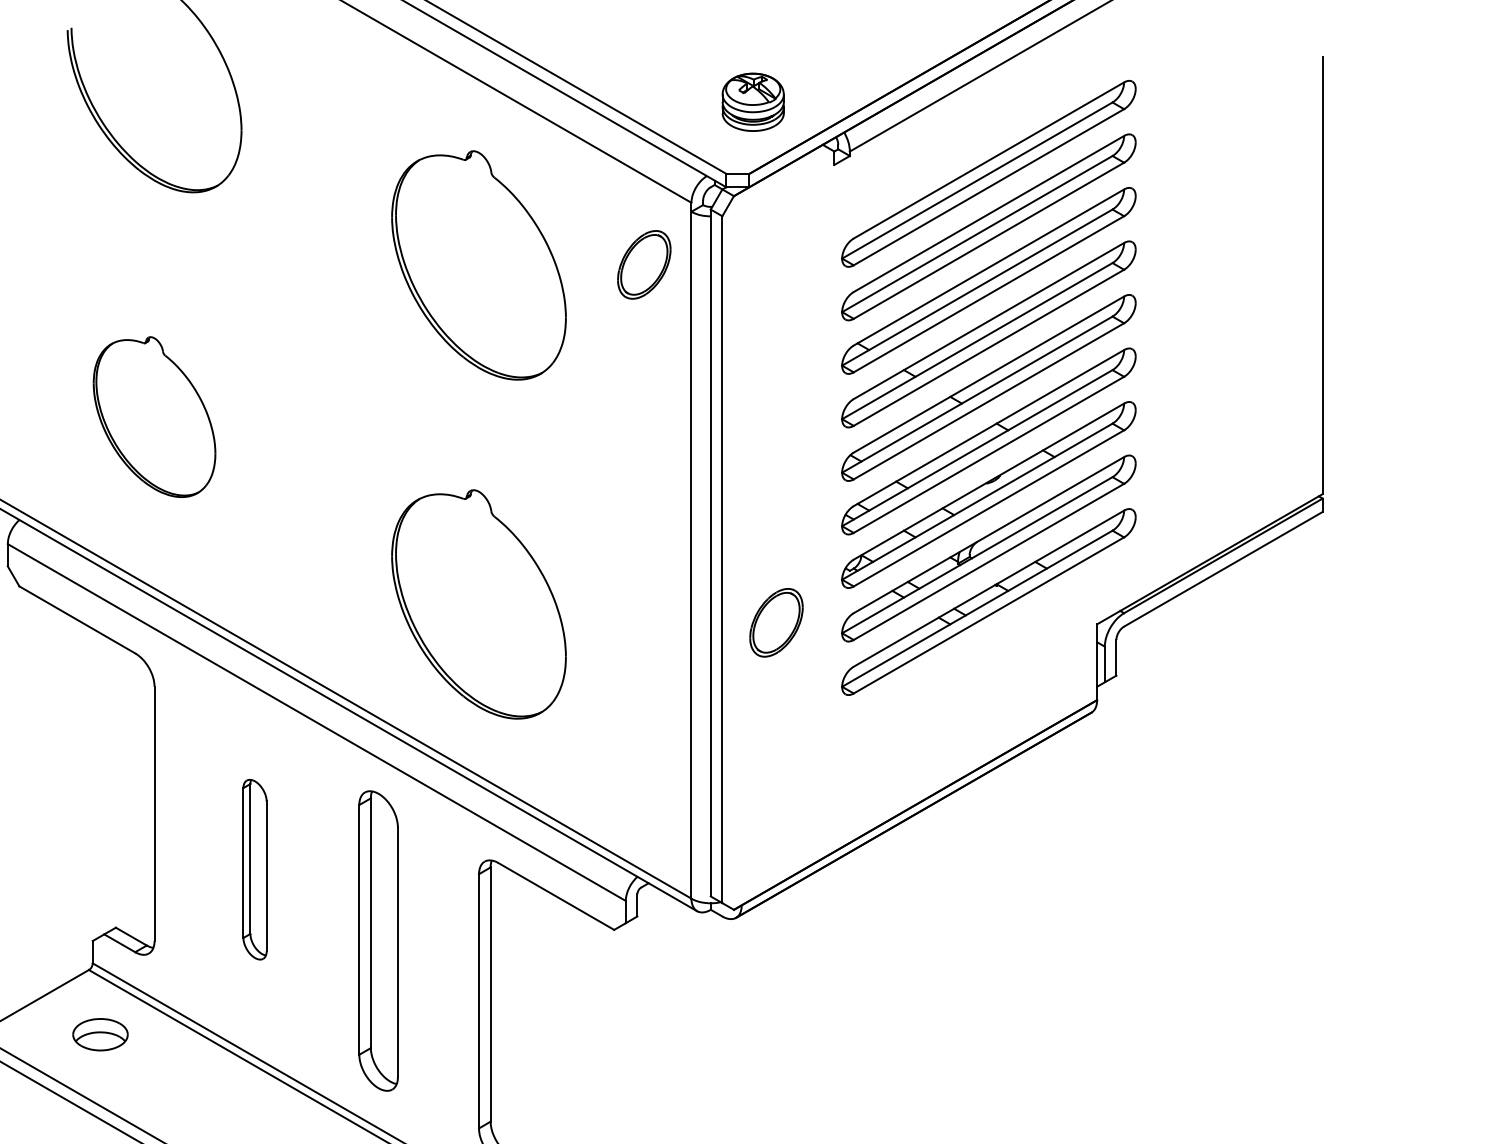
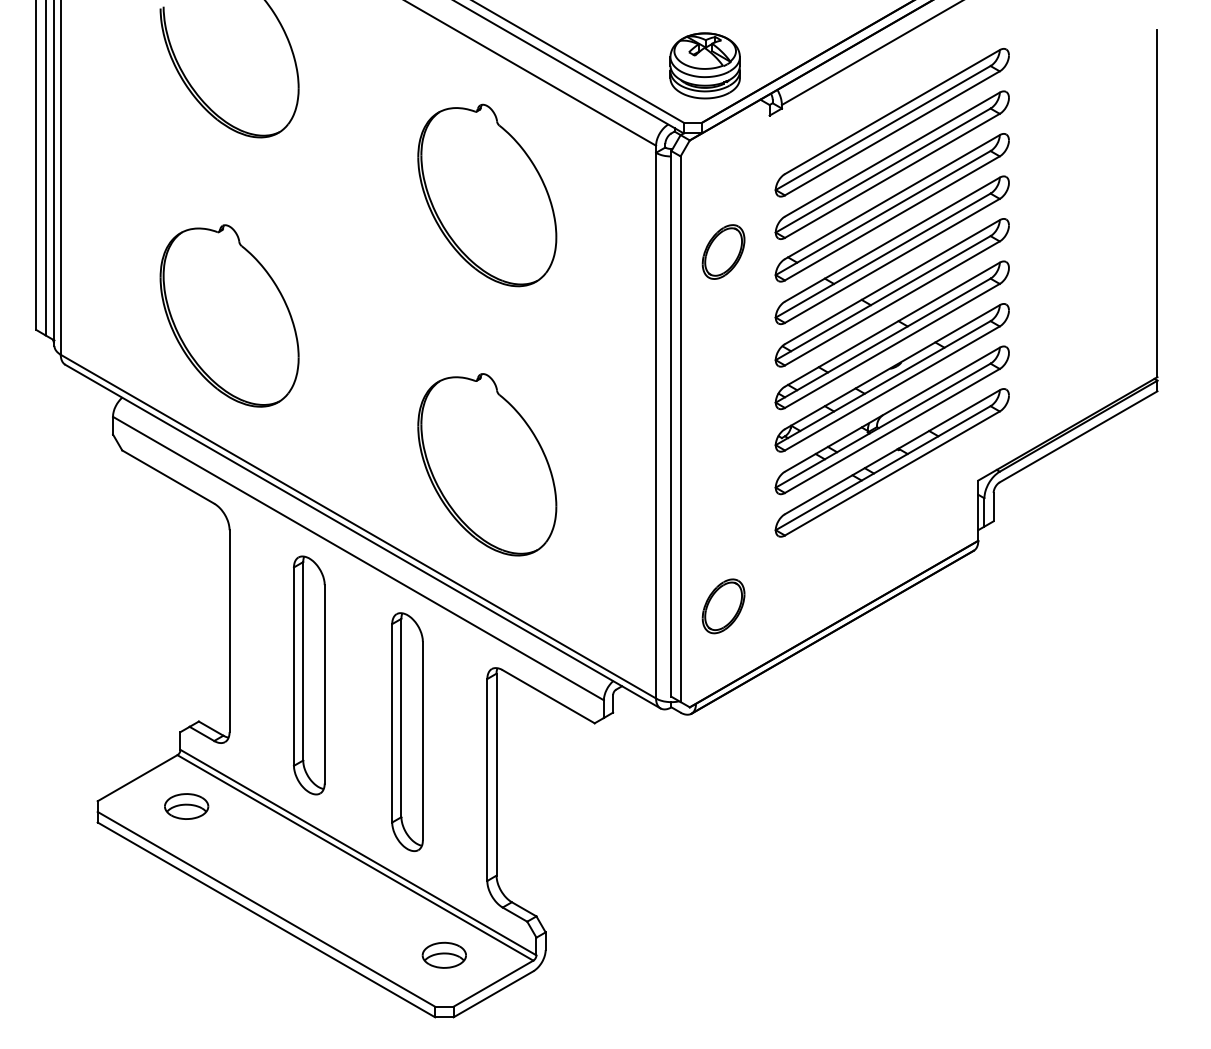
part: (752, 101) -> (704, 65), size x1.43
part: (644, 264) -> (723, 251), moved
part: (154, 416) -> (229, 315), size x1.43
part: (776, 622) -> (723, 606), moved
part: (255, 869) -> (309, 675), size x1.67

